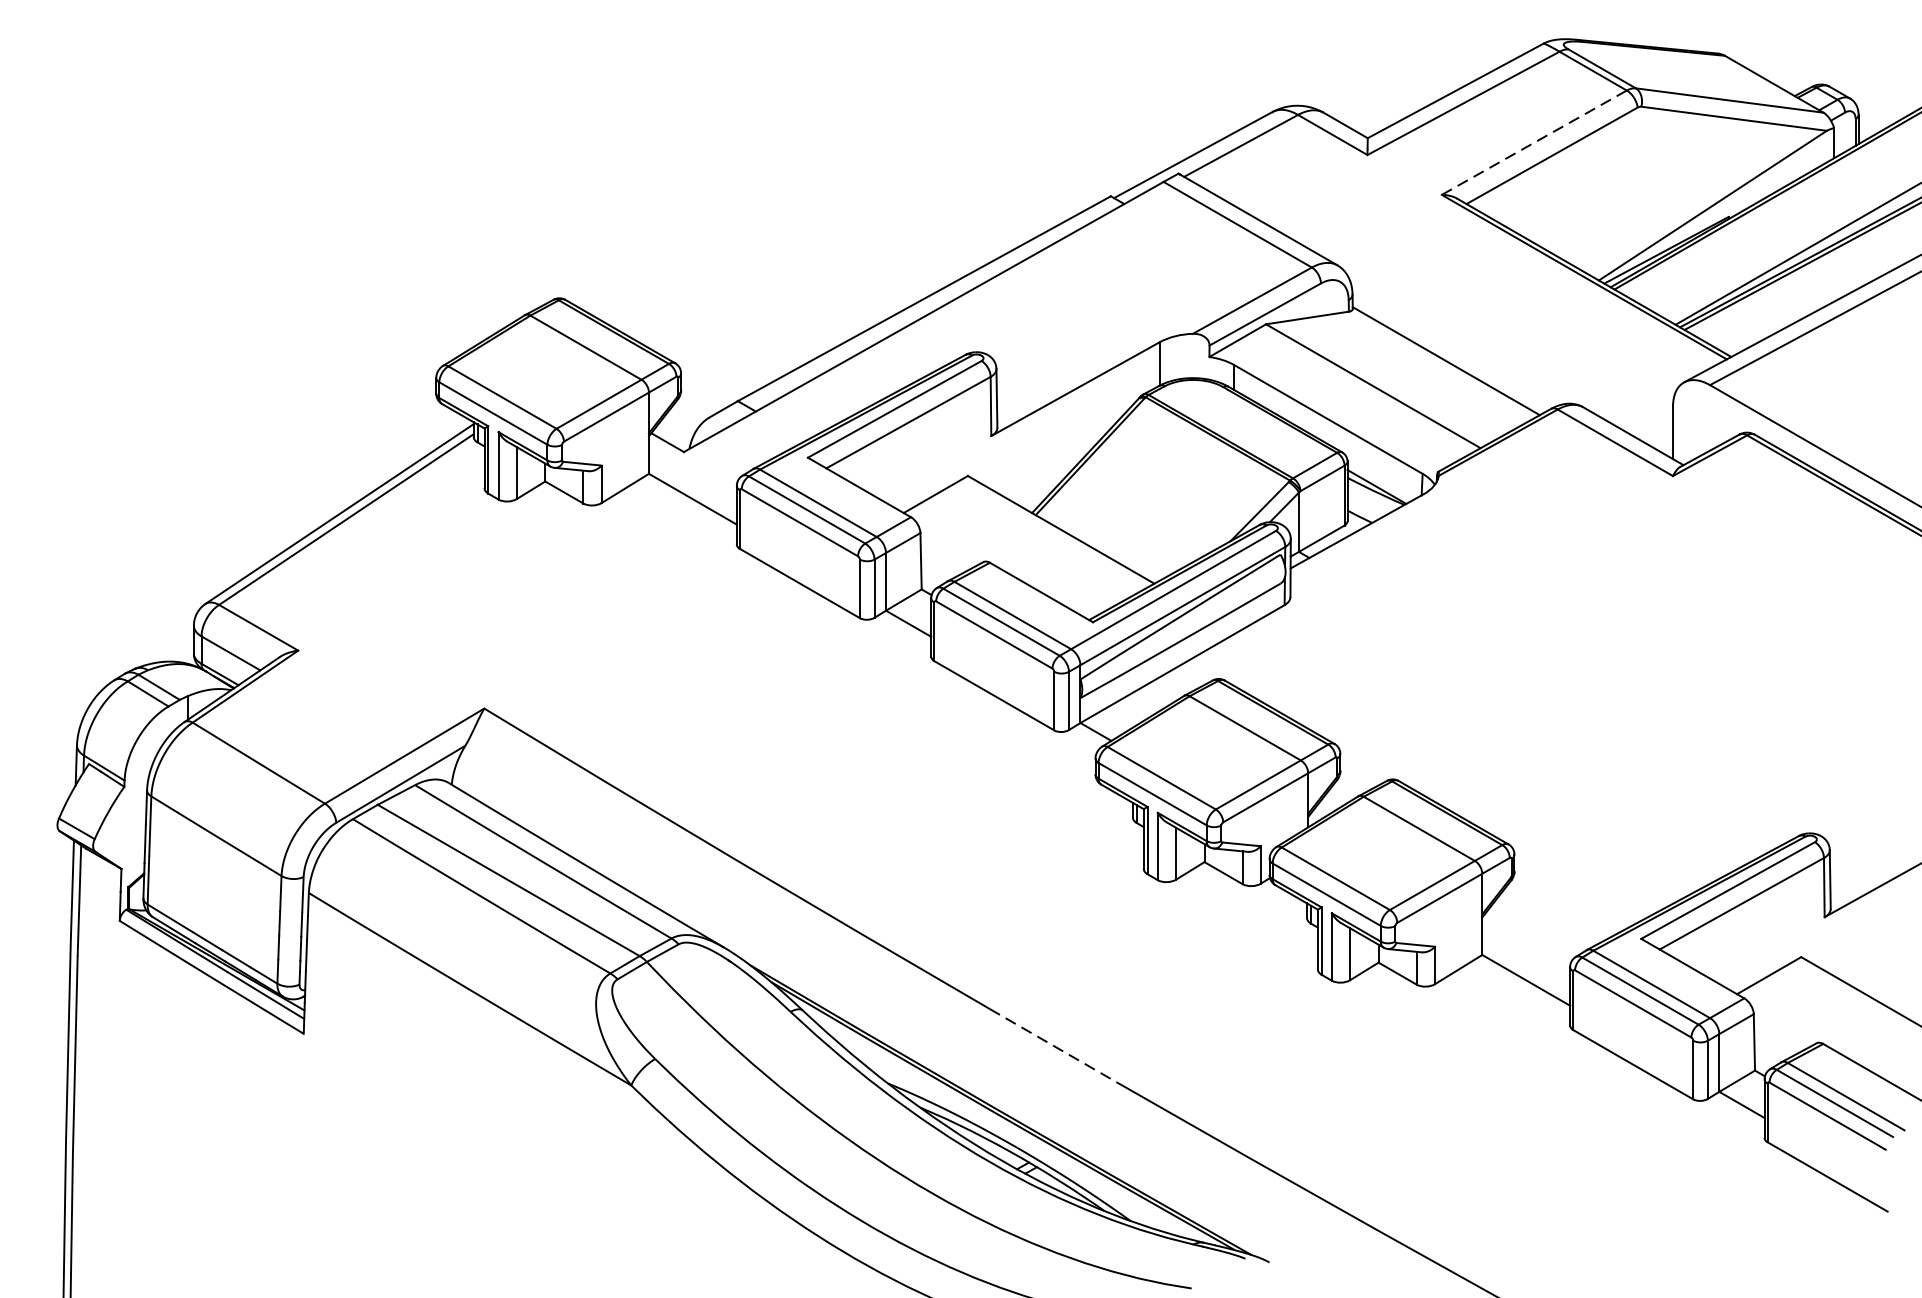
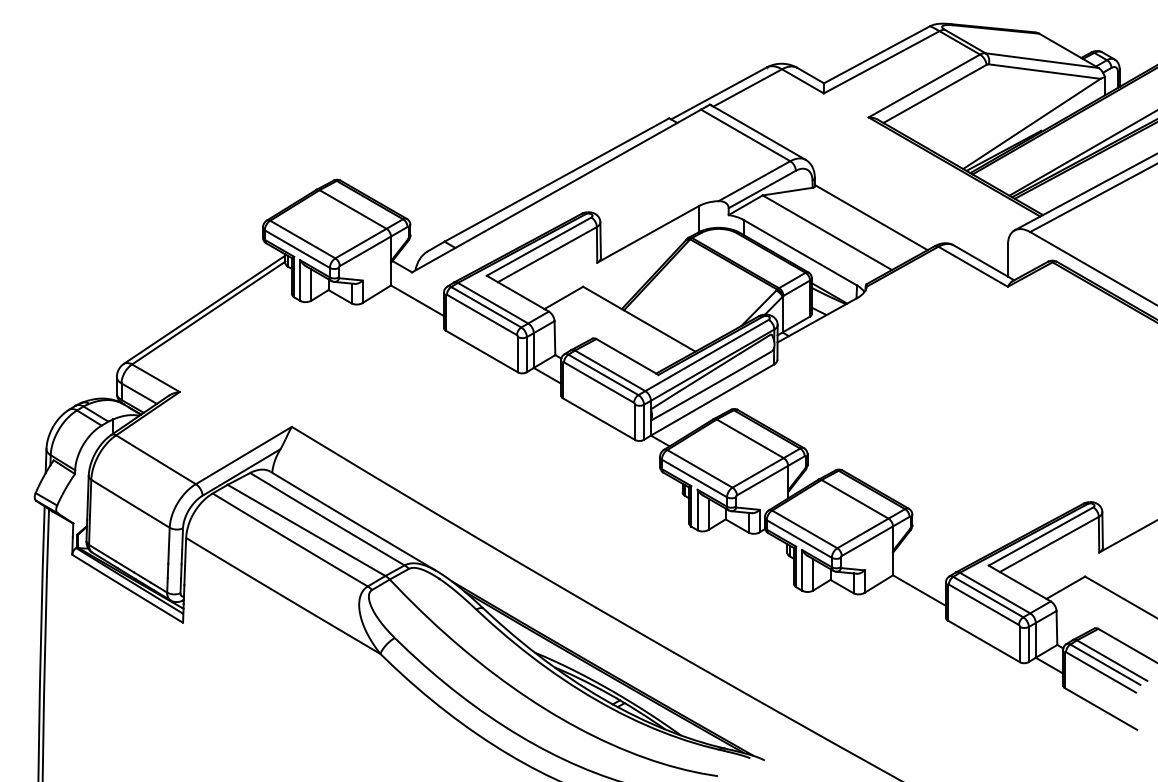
line: (1534, 143) -> (924, 86), dashed -> solid
line: (1053, 1046) -> (634, 630), dashed -> solid

